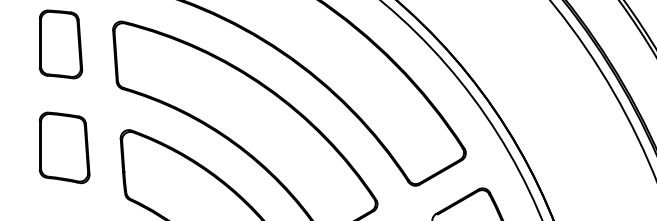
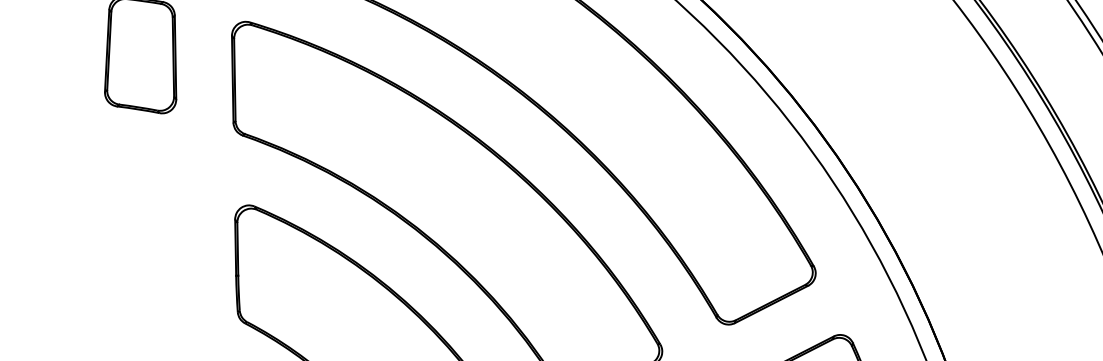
part: (64, 147) -> (139, 229), removed

